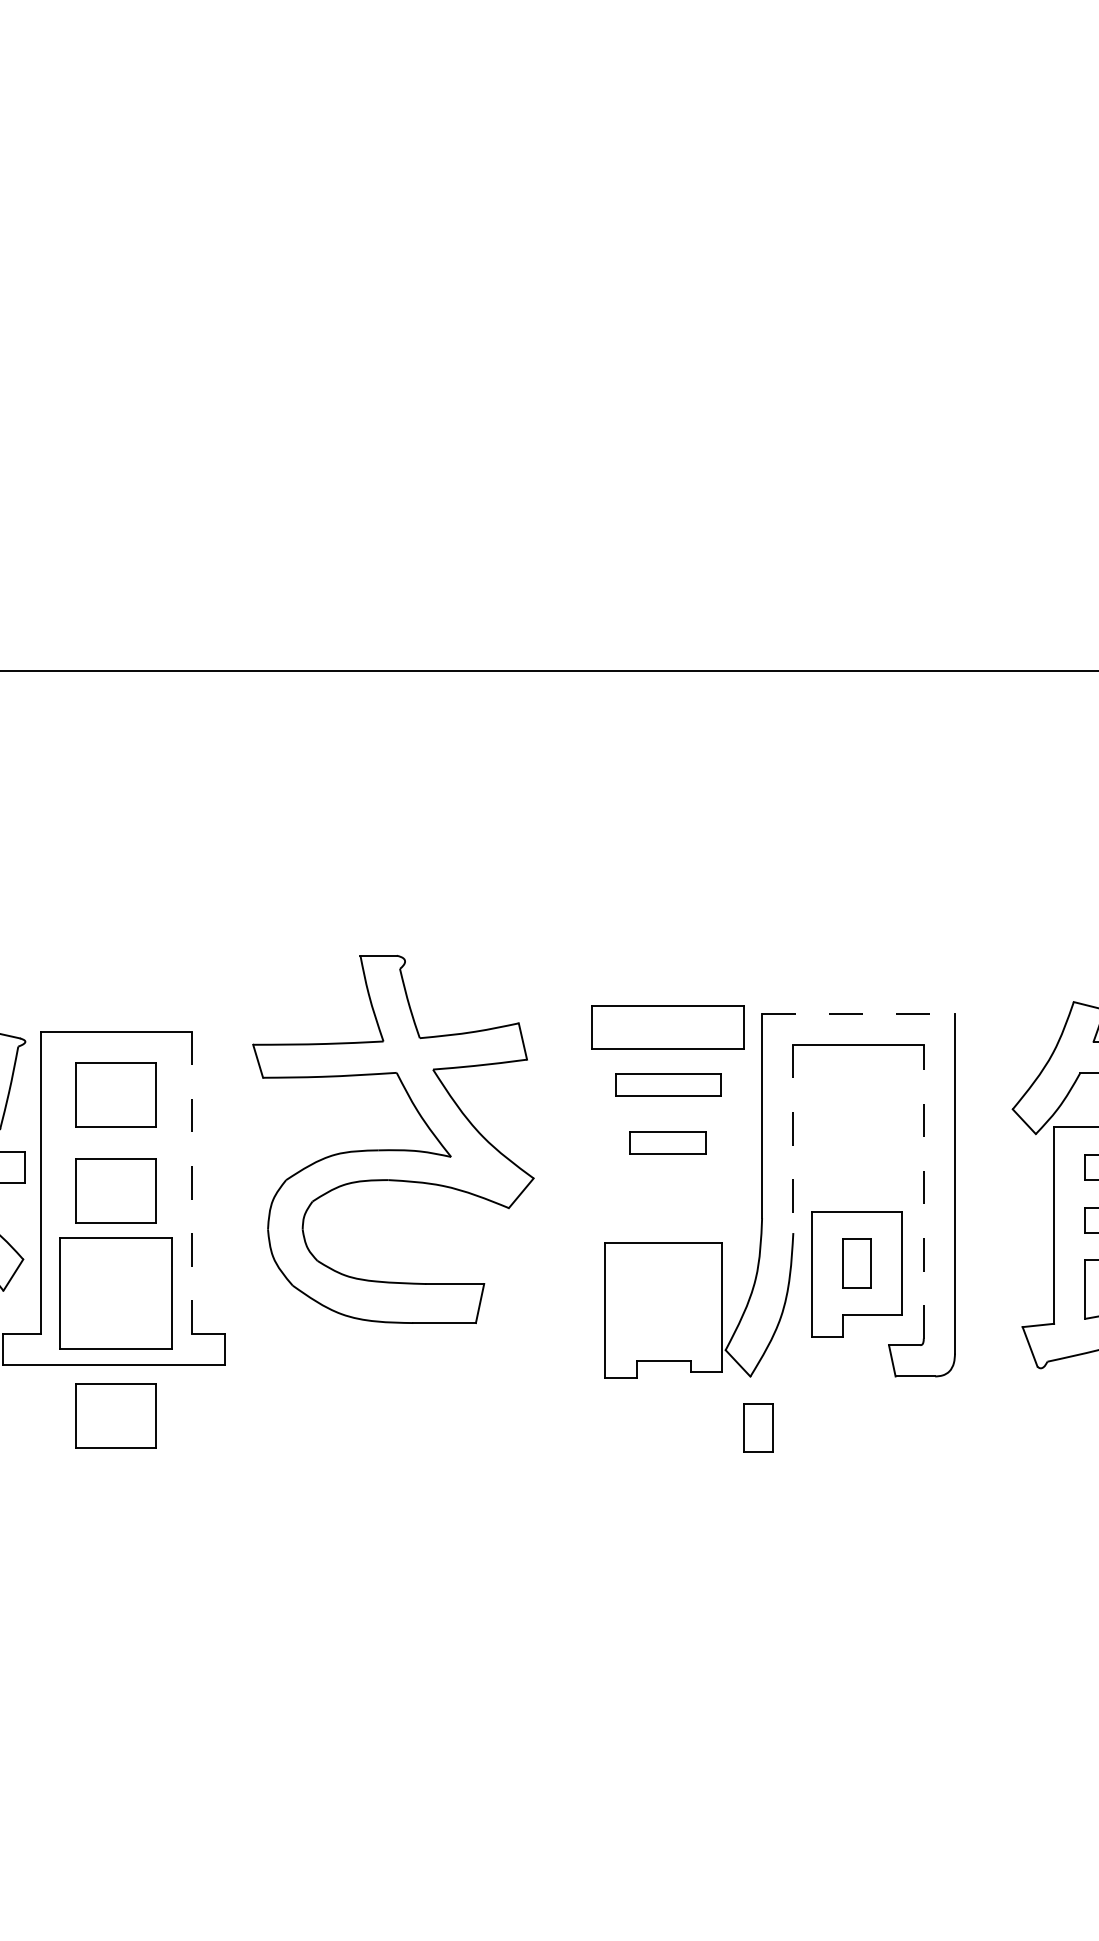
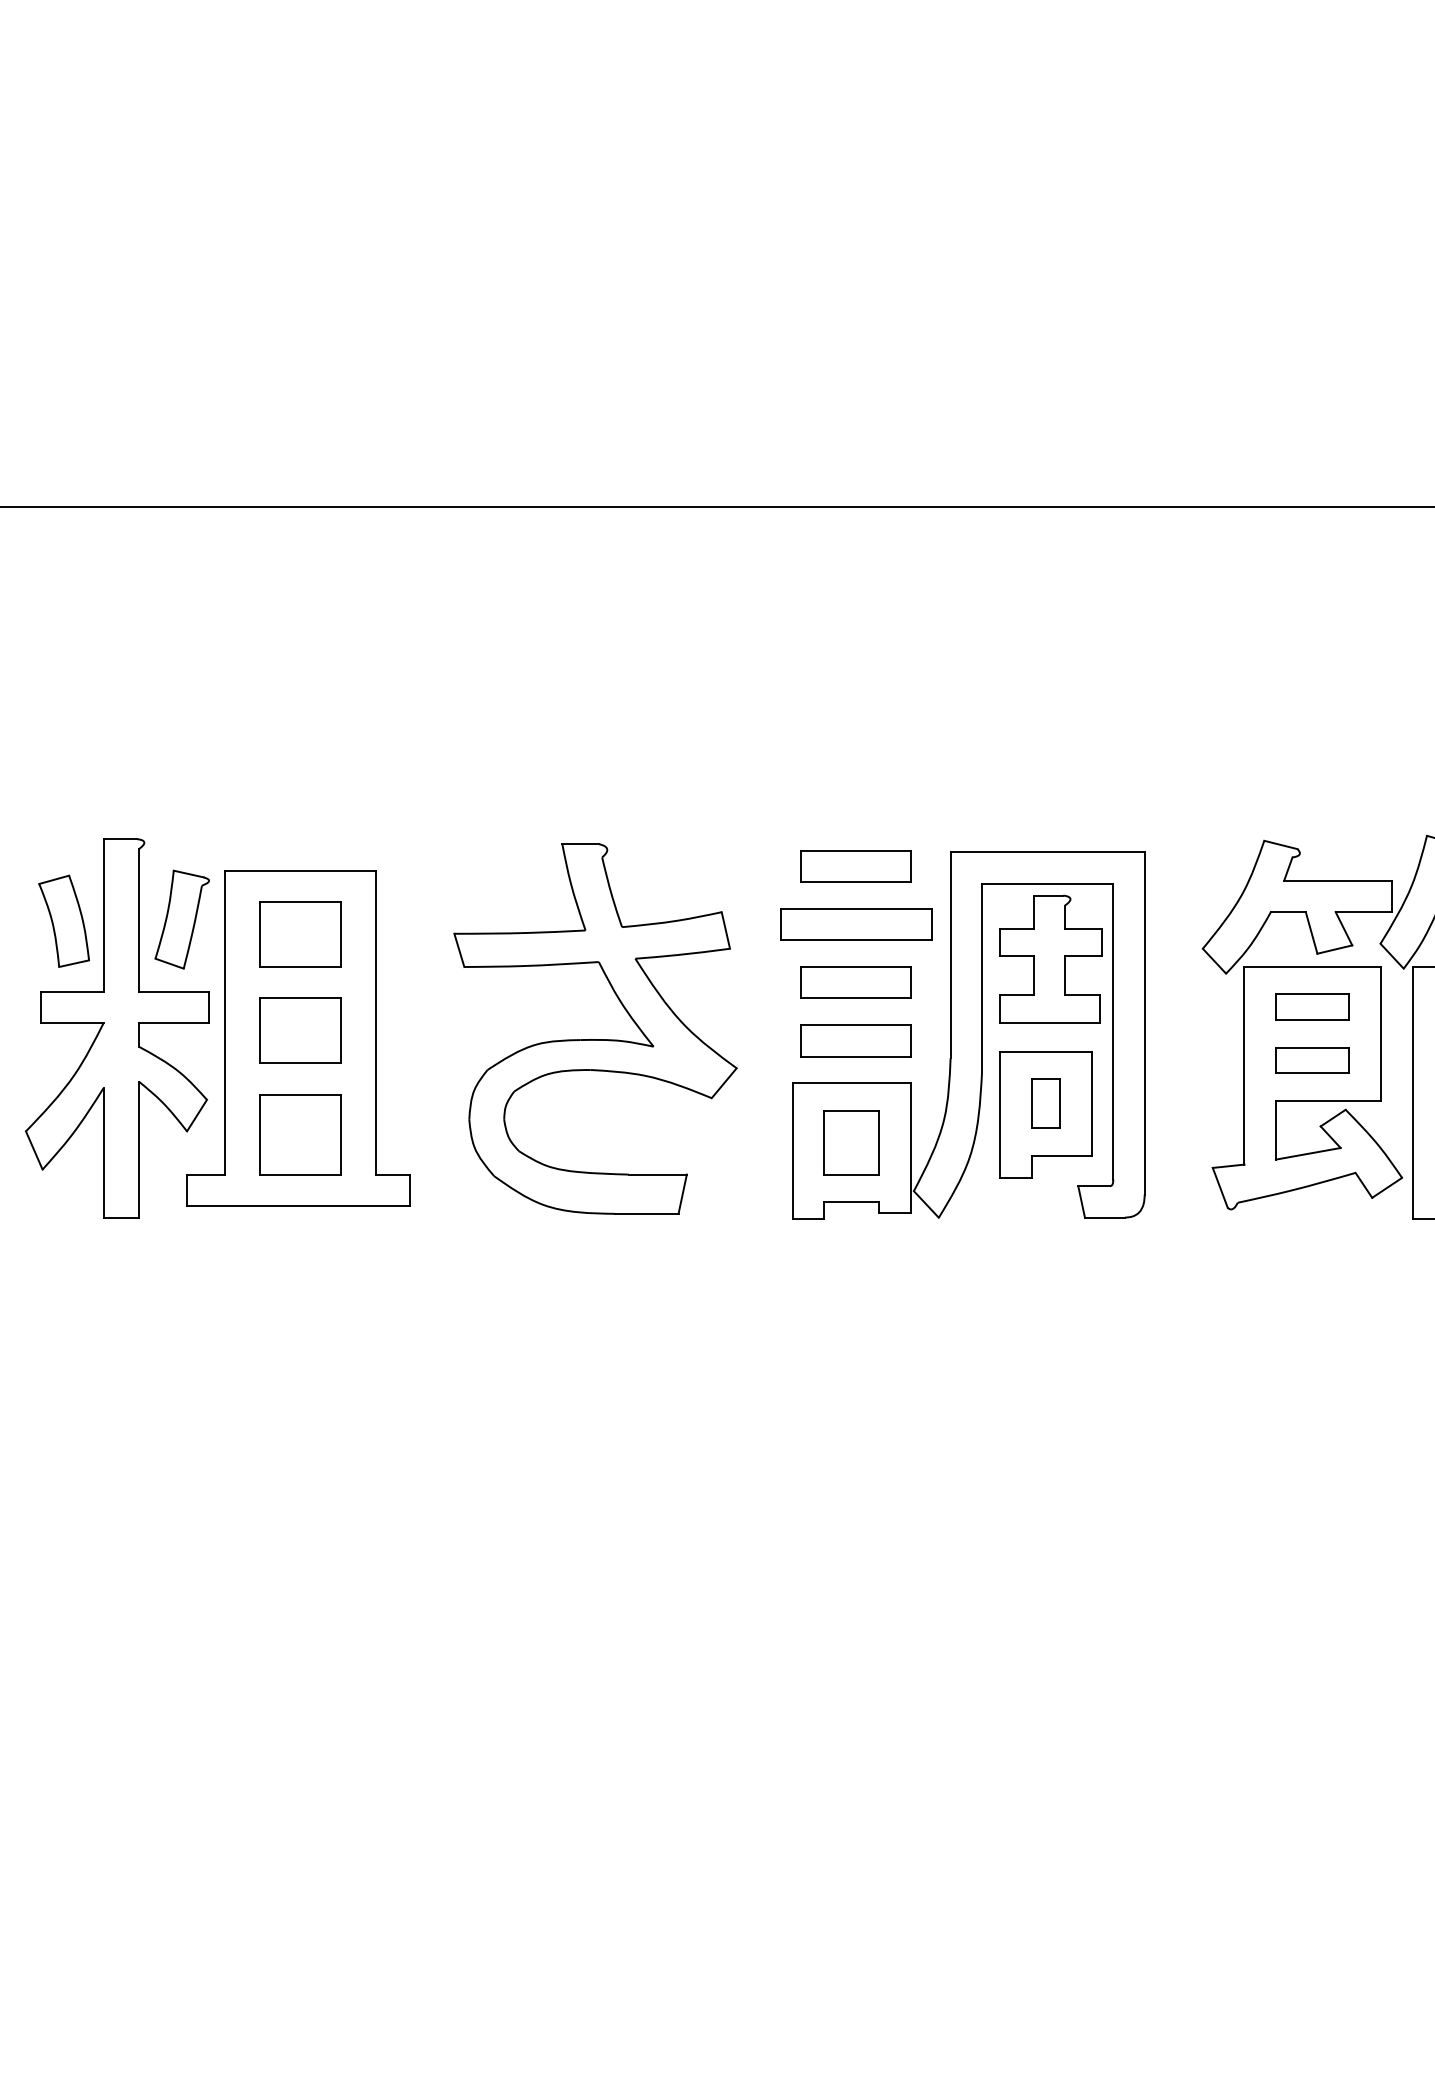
line: (859, 1013) -> (1048, 852), dashed -> solid
part: (667, 1027) -> (855, 866), size x0.71
part: (668, 1085) -> (856, 924), size x1.43
part: (861, 1119) -> (1050, 958), added
line: (793, 1138) -> (982, 978), dashed -> solid
part: (667, 1142) -> (855, 982), size x1.43
part: (393, 1149) -> (595, 1039), moved
line: (191, 1182) -> (376, 1022), dashed -> solid
line: (923, 1191) -> (1113, 1031), dashed -> solid
part: (667, 1200) -> (855, 1040), added
part: (116, 1293) -> (300, 1134), size x0.71
part: (663, 1301) -> (851, 1142), added
part: (116, 1416) -> (300, 1257), removed
part: (758, 1428) -> (946, 1269), removed

